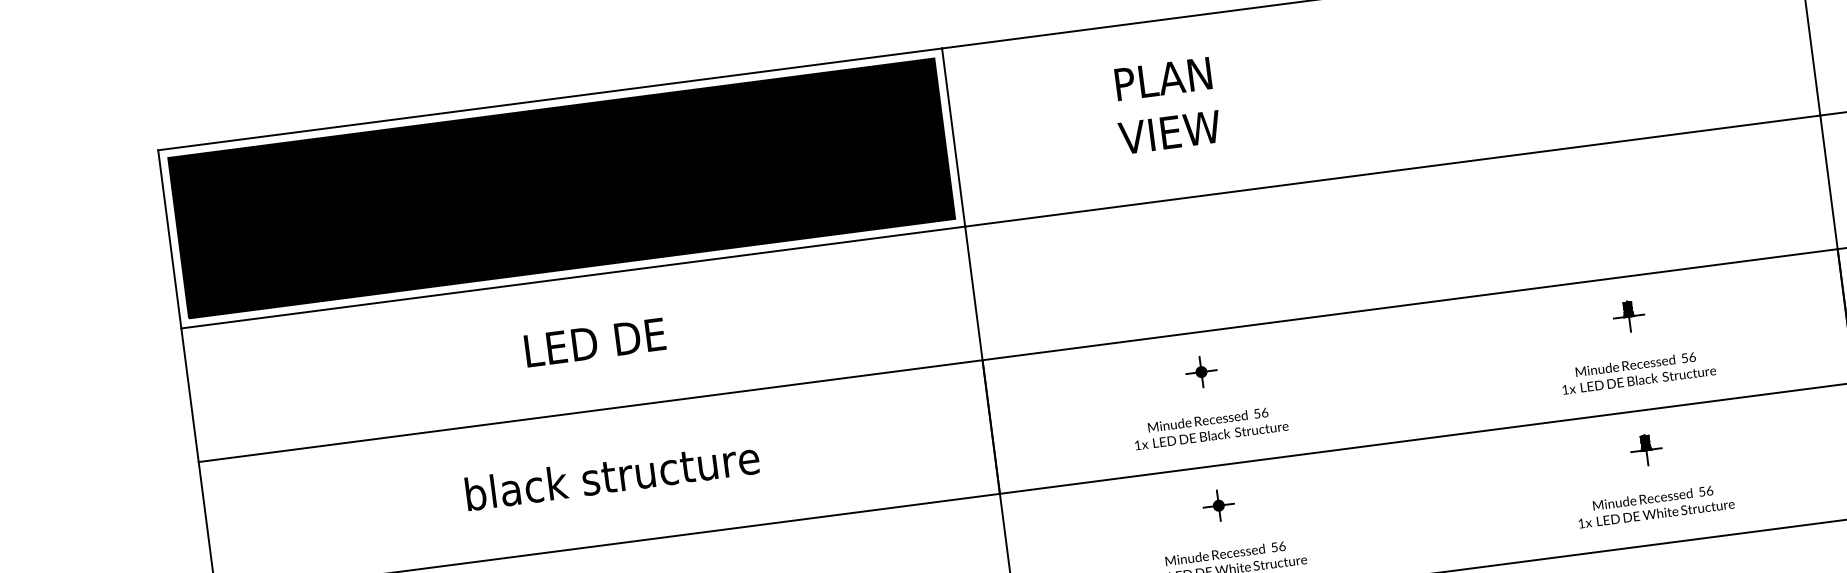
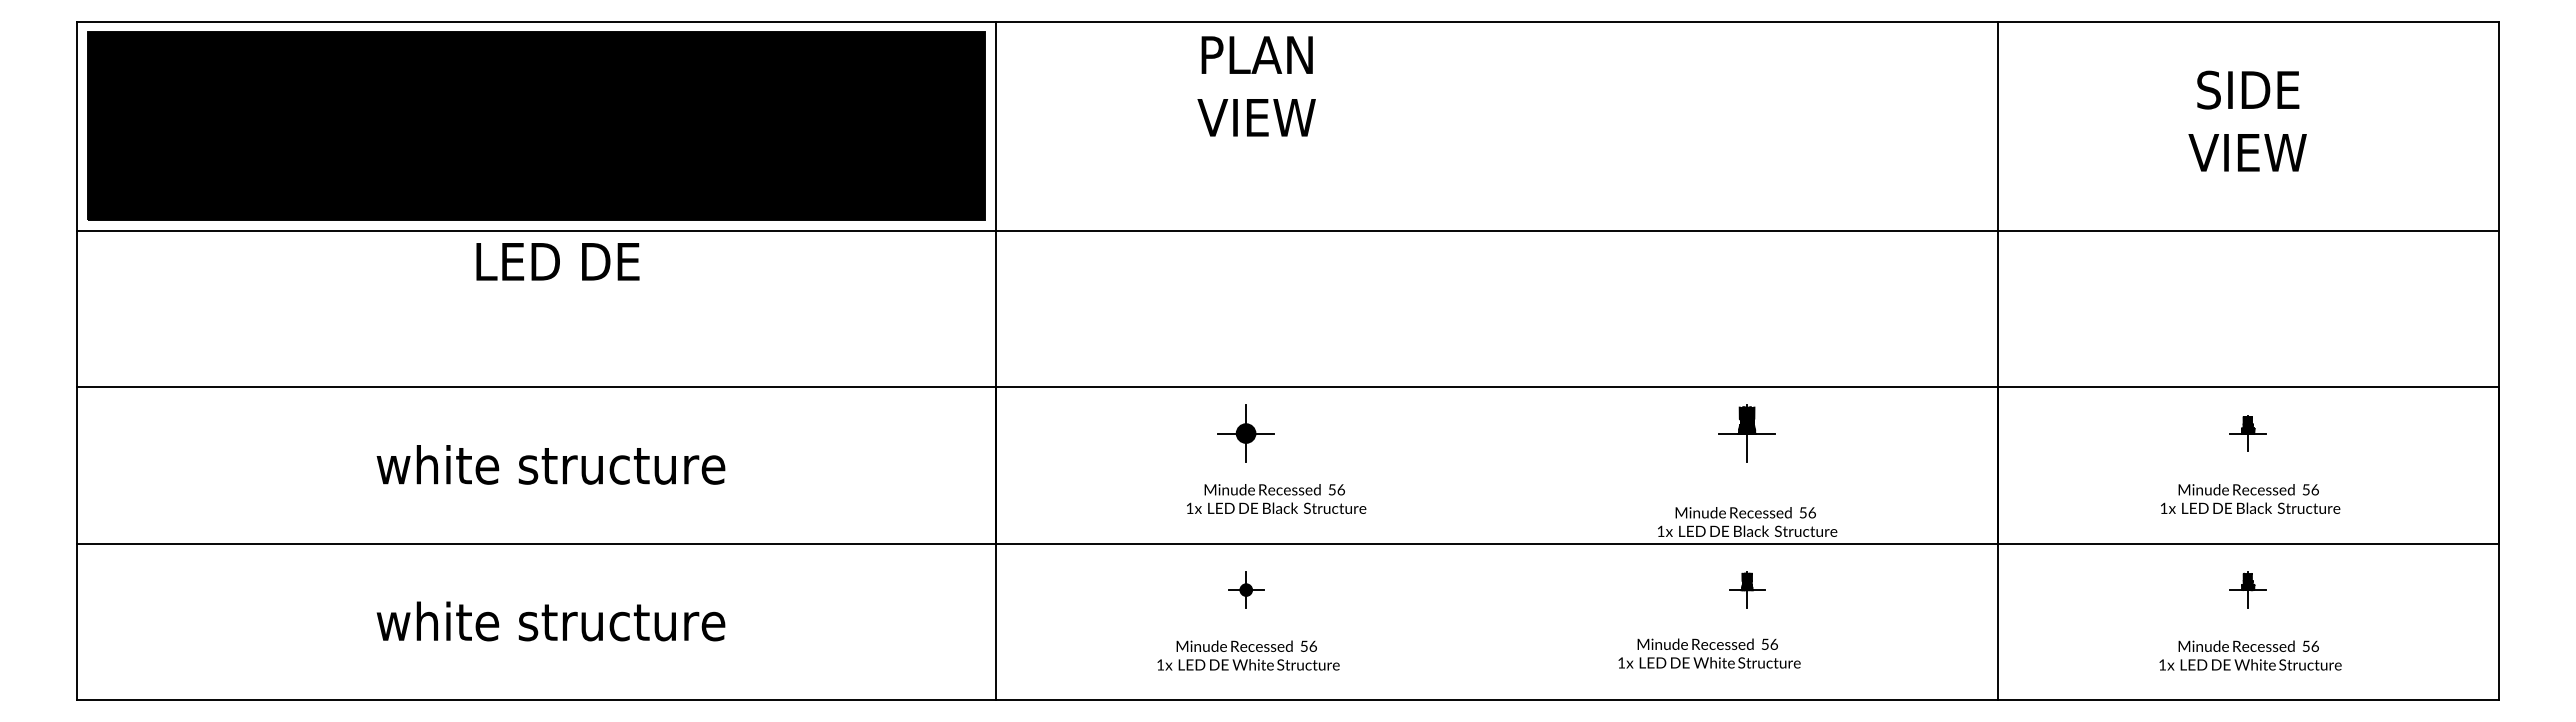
text: (1166, 105) -> (1256, 86), moved
part: (1629, 316) -> (1747, 433), size x1.6
text: (594, 342) -> (557, 261), moved
text: (1638, 371) -> (1747, 521), moved
part: (1201, 372) -> (1246, 433), size x1.6
text: (1210, 427) -> (1276, 498), moved
text: (611, 475) -> (550, 464), black structure -> white structure
text: (1655, 505) -> (1709, 653), moved

